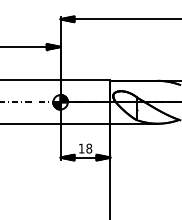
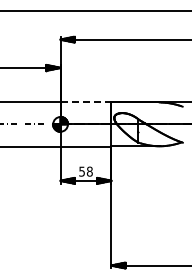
line: (85, 79) -> (86, 101), solid -> dashed
text: (81, 148) -> (81, 171), 18 -> 58

